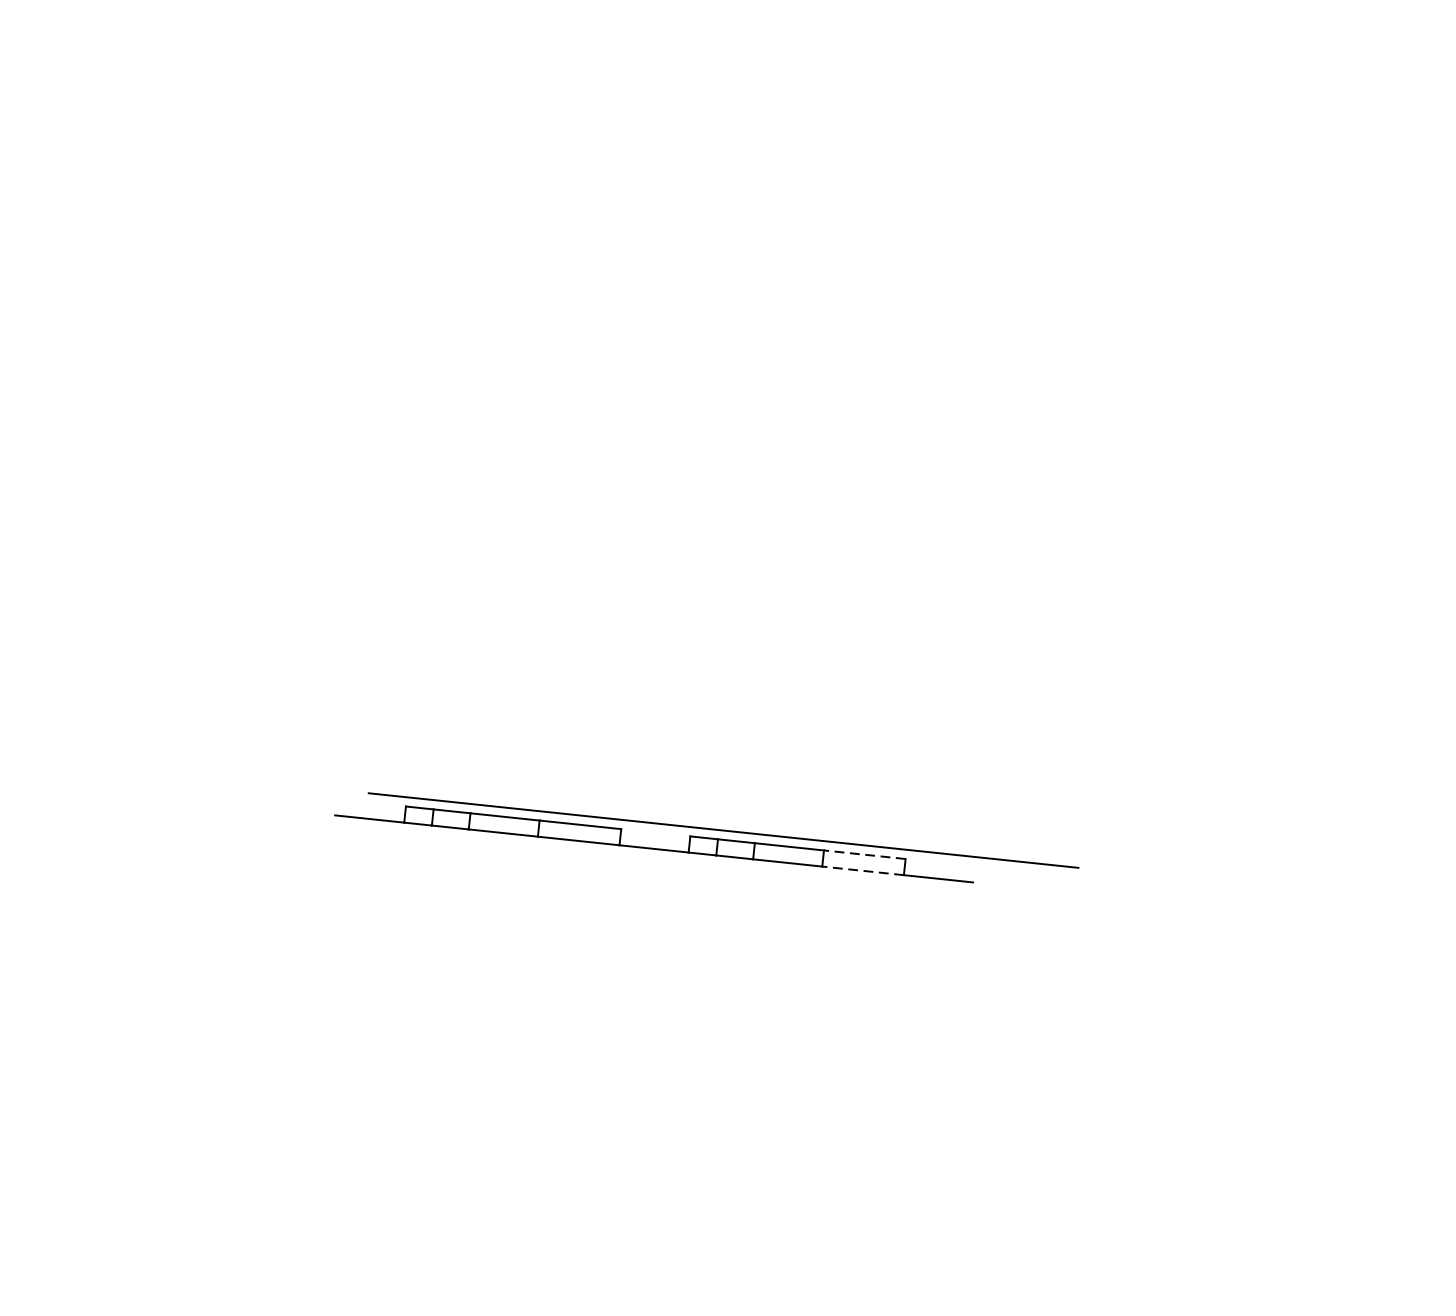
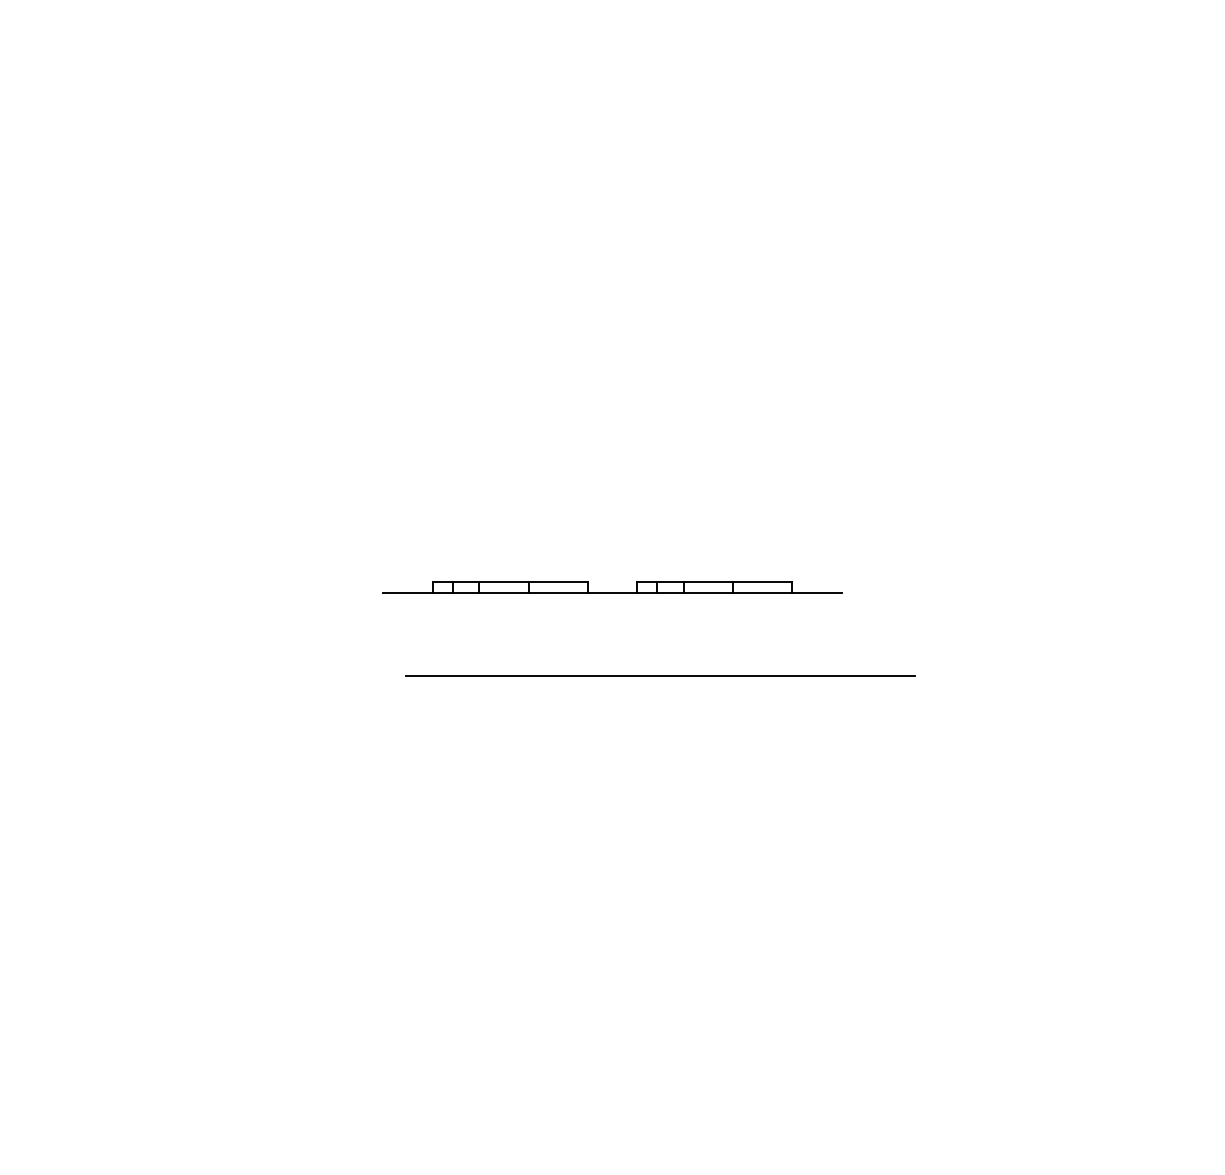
line: (723, 829) -> (660, 675), moved
line: (864, 854) -> (762, 581), dashed -> solid
line: (862, 871) -> (762, 593), dashed -> solid

